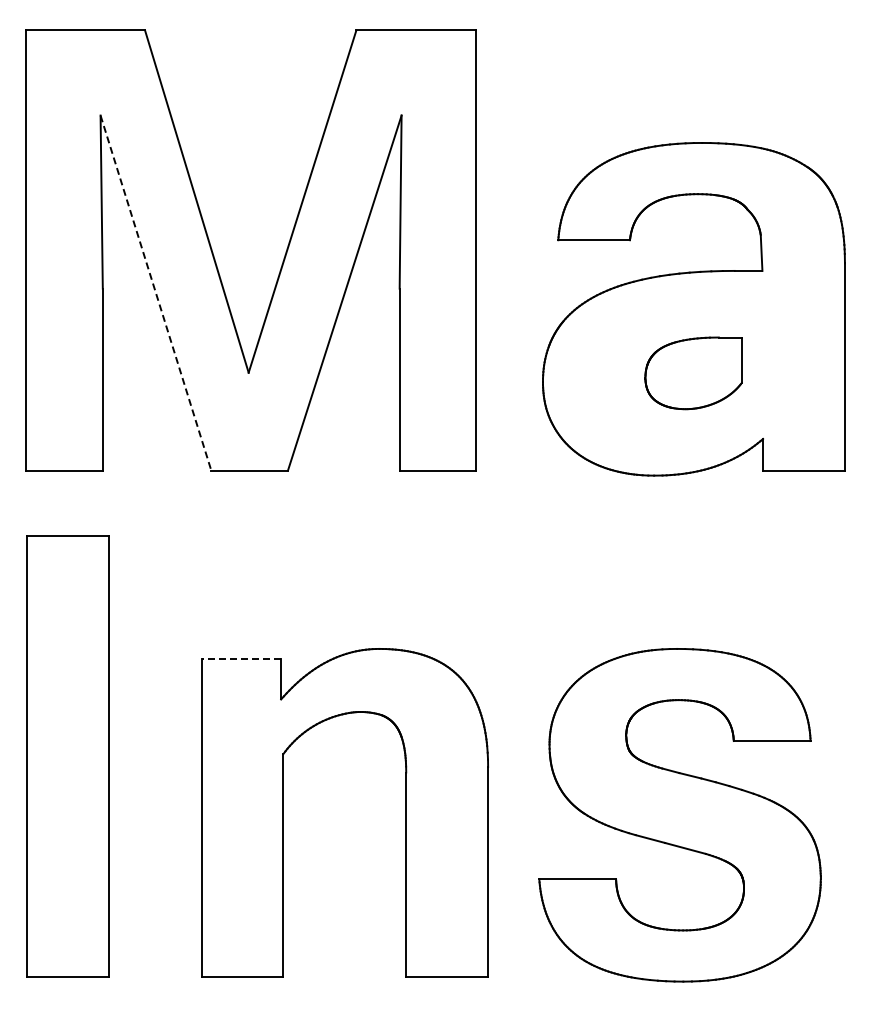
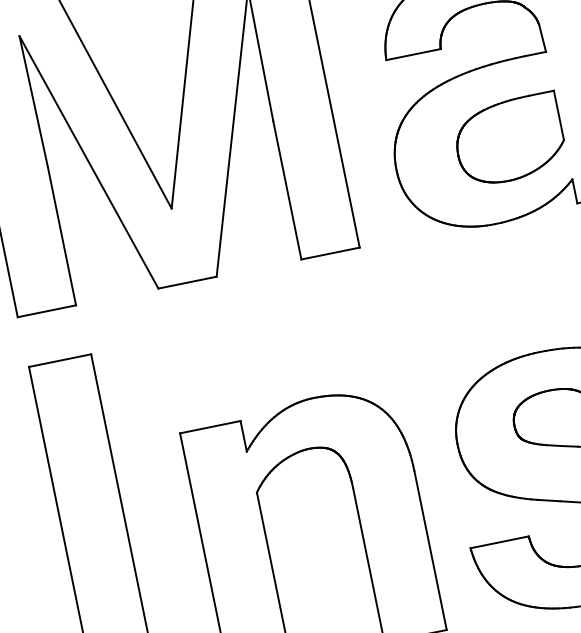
line: (155, 293) -> (88, 162), dashed -> solid
part: (693, 373) -> (509, 140), size x1.43
line: (241, 659) -> (210, 427), dashed -> solid

